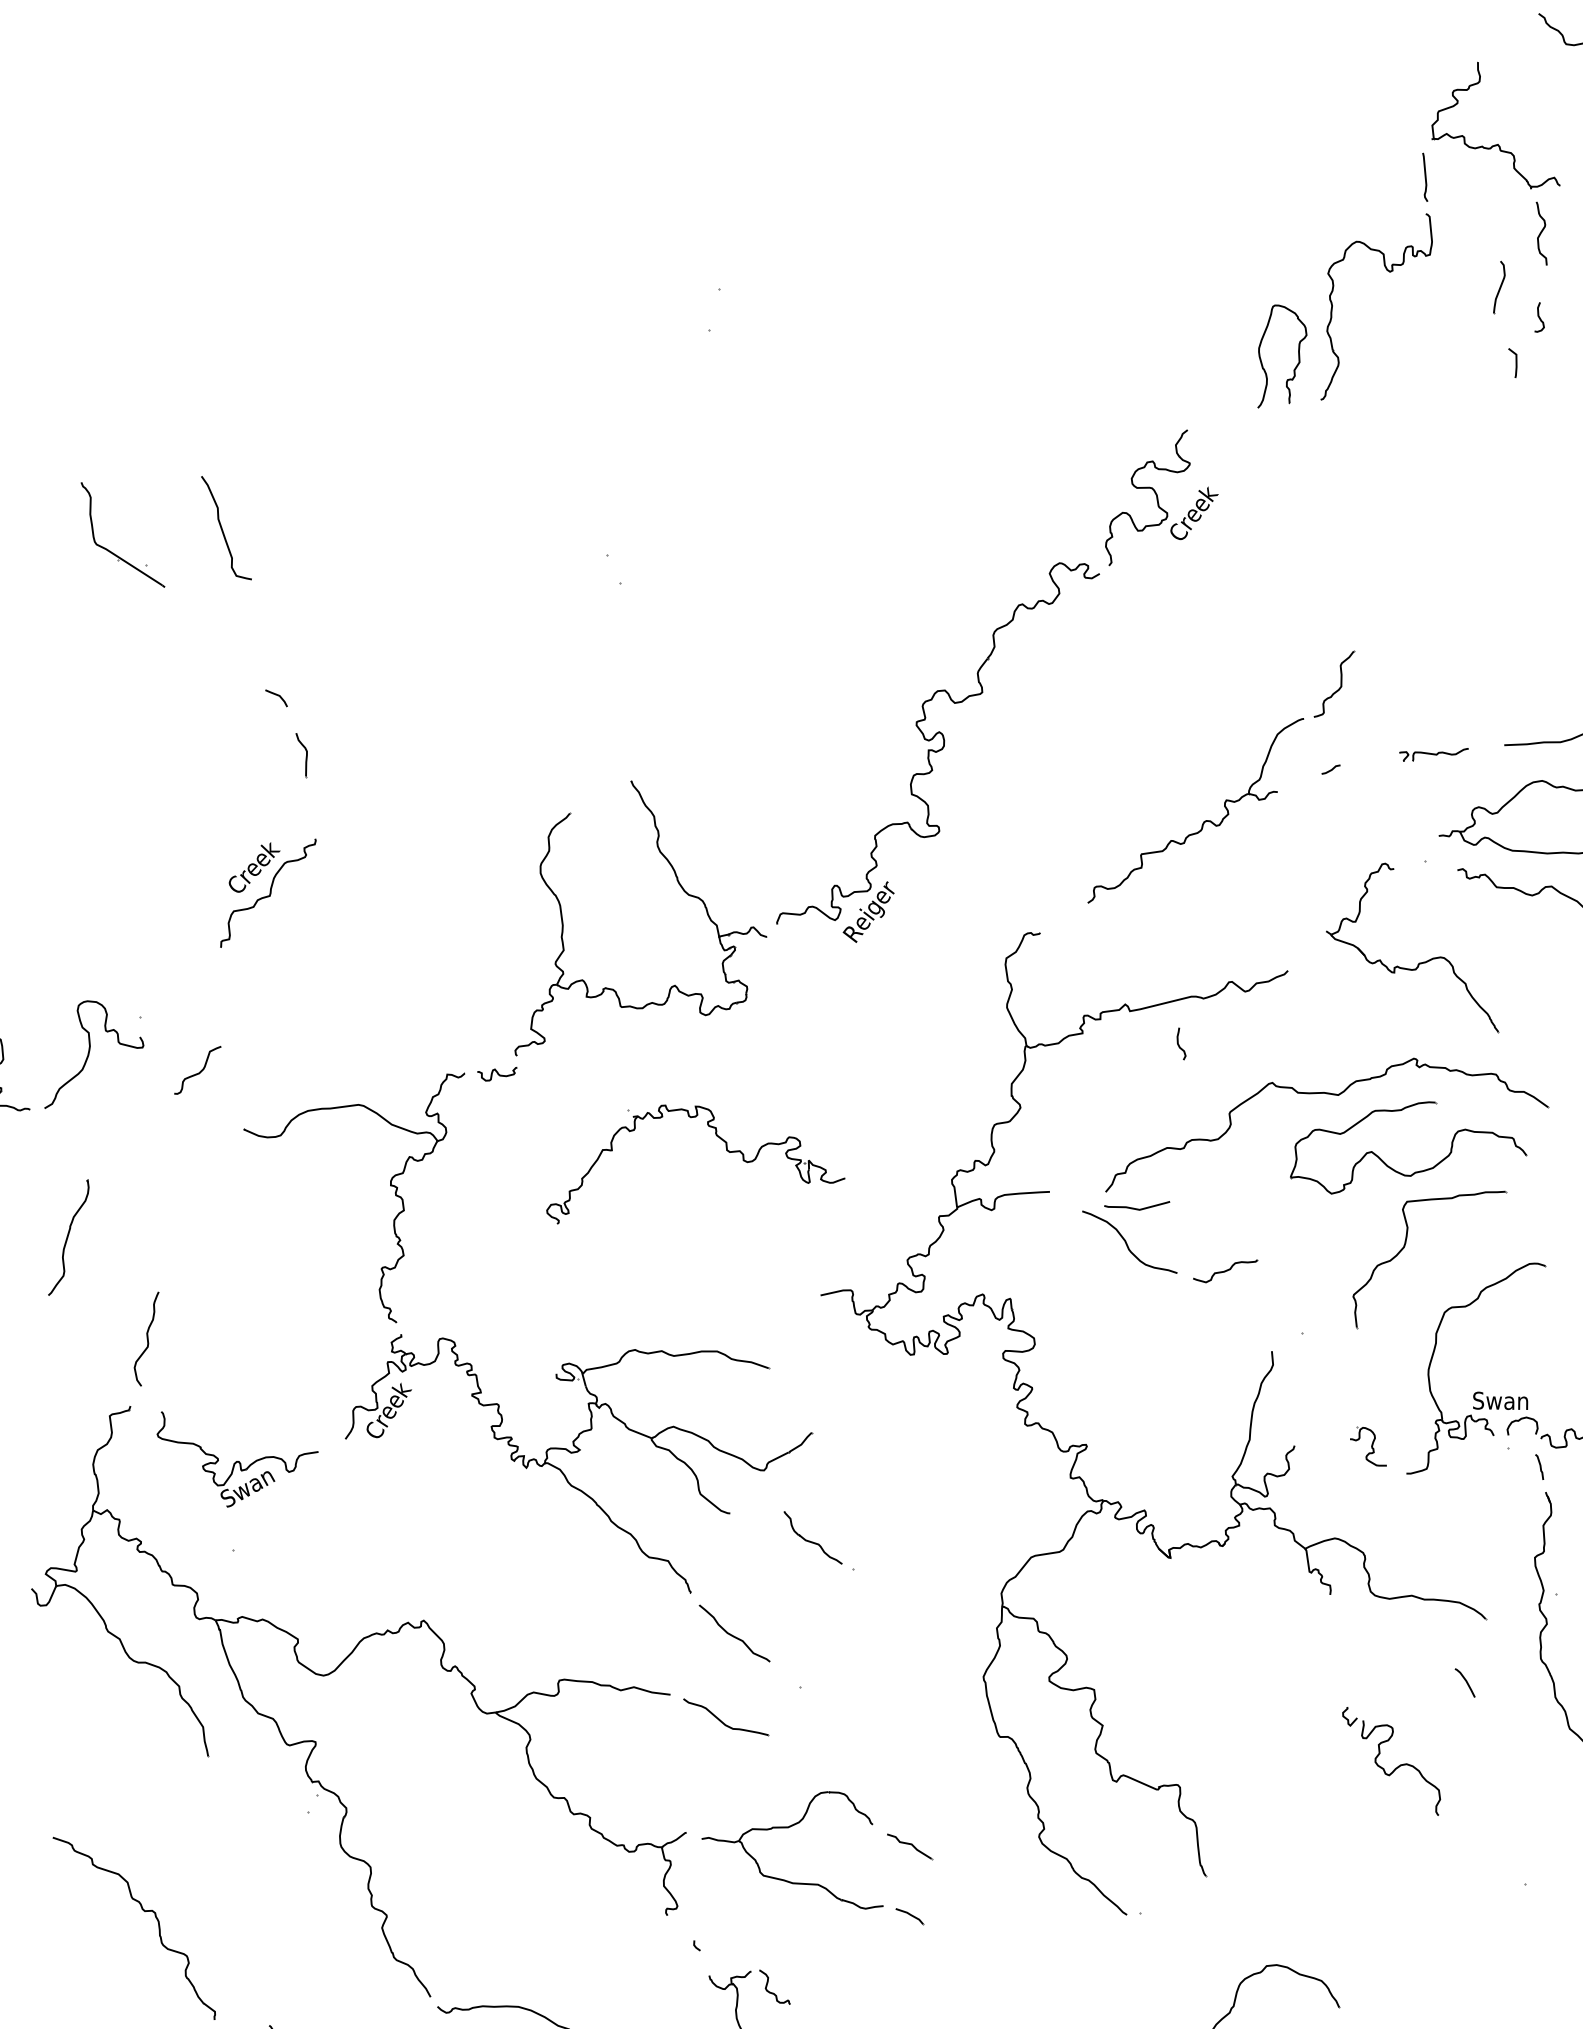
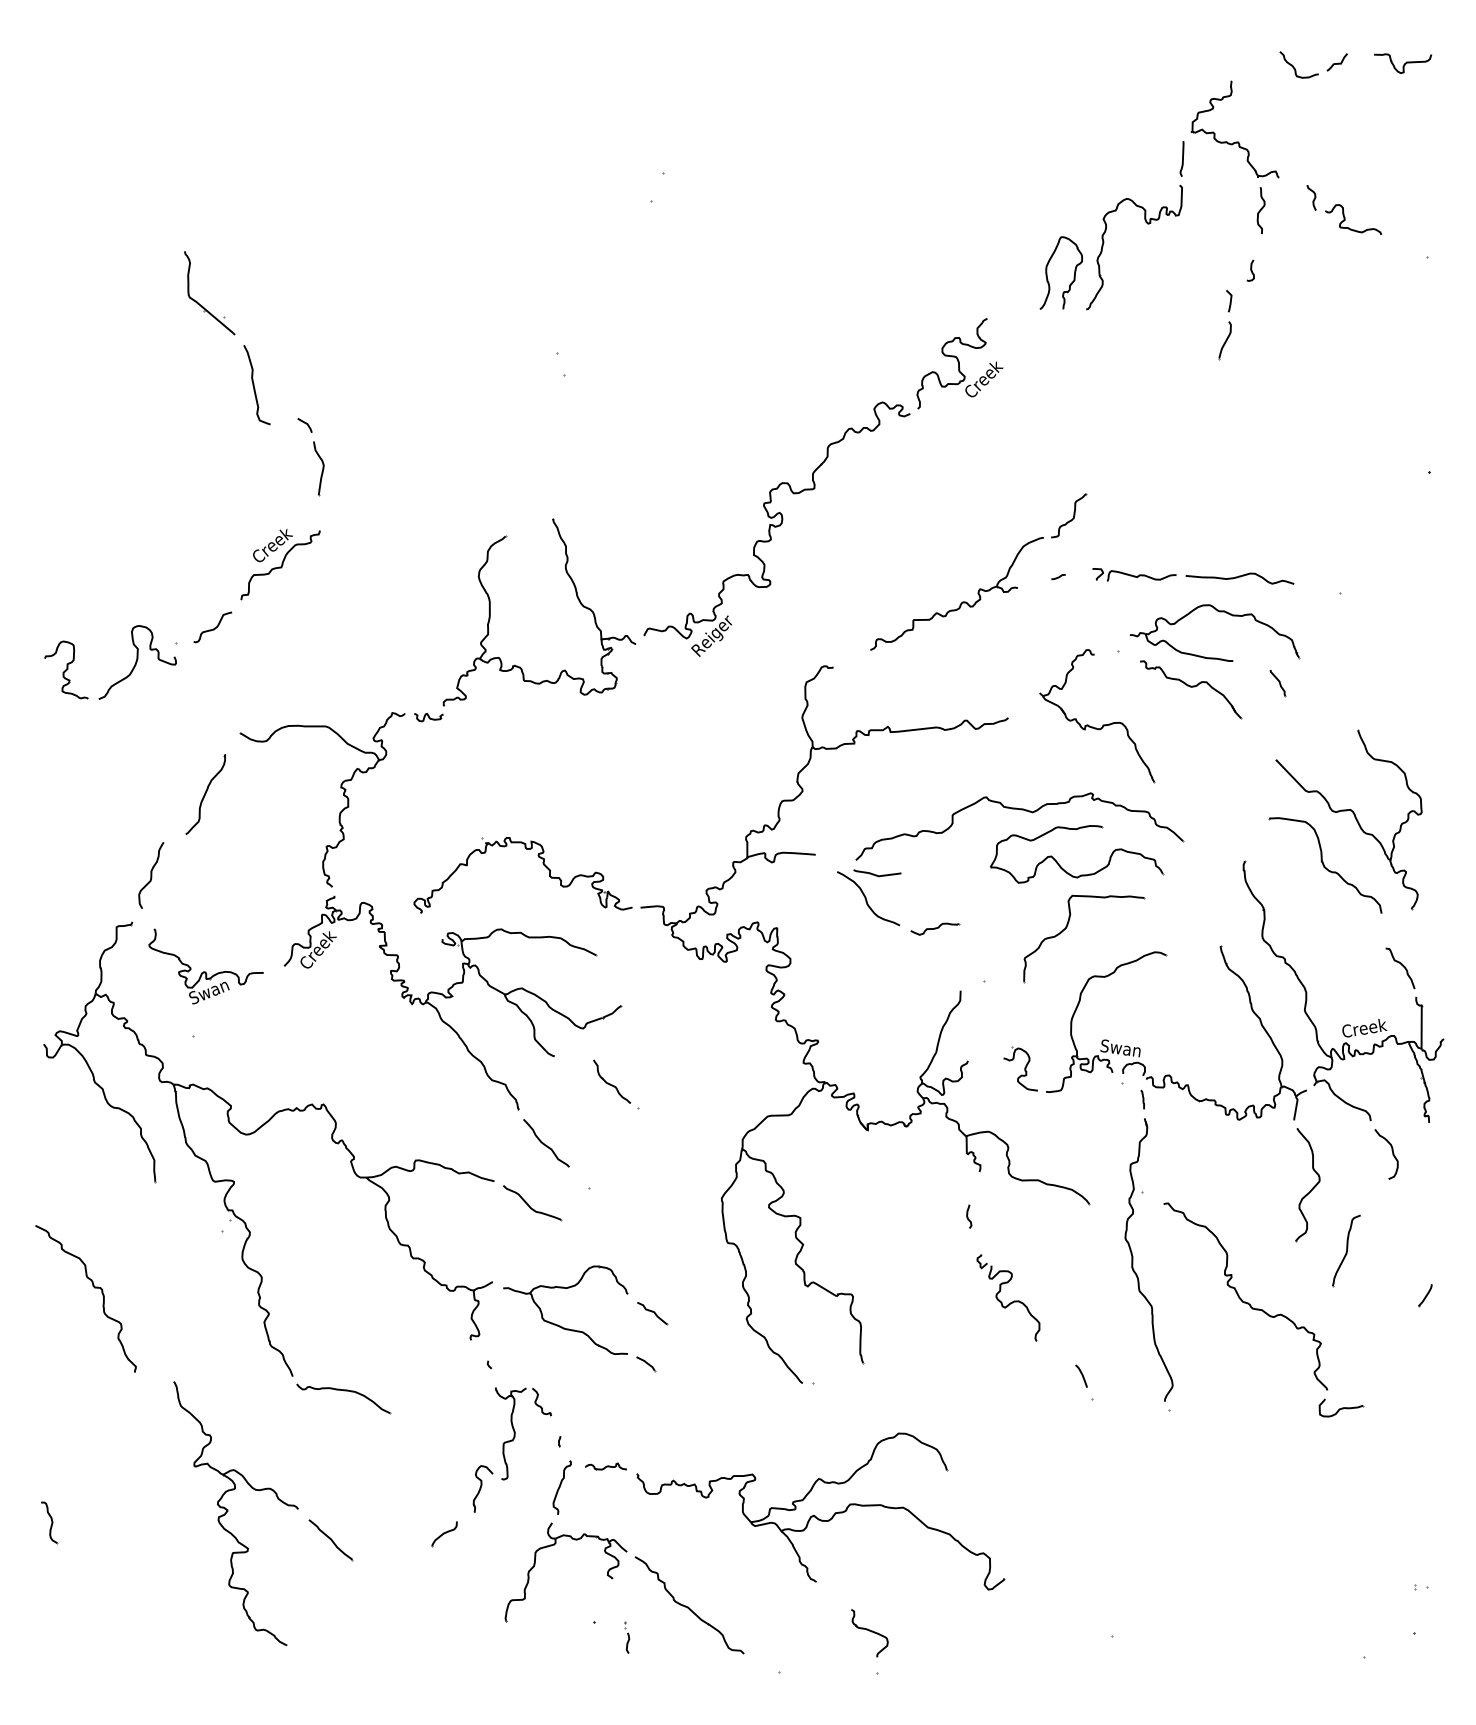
part: (1497, 287) -> (1224, 340), moved
curve: (223, 529) -> (254, 385), moved
part: (1434, 752) -> (1134, 574), size x1.67
part: (302, 754) -> (318, 468), size x1.67
curve: (1179, 1043) -> (968, 1216), moved
curve: (198, 1071) -> (213, 628), moved
part: (716, 1136) -> (543, 865), moved
part: (68, 1237) -> (205, 794), moved
part: (1367, 1446) -> (1020, 1068), size x1.43
curve: (1464, 1681) -> (1081, 1375), moved

